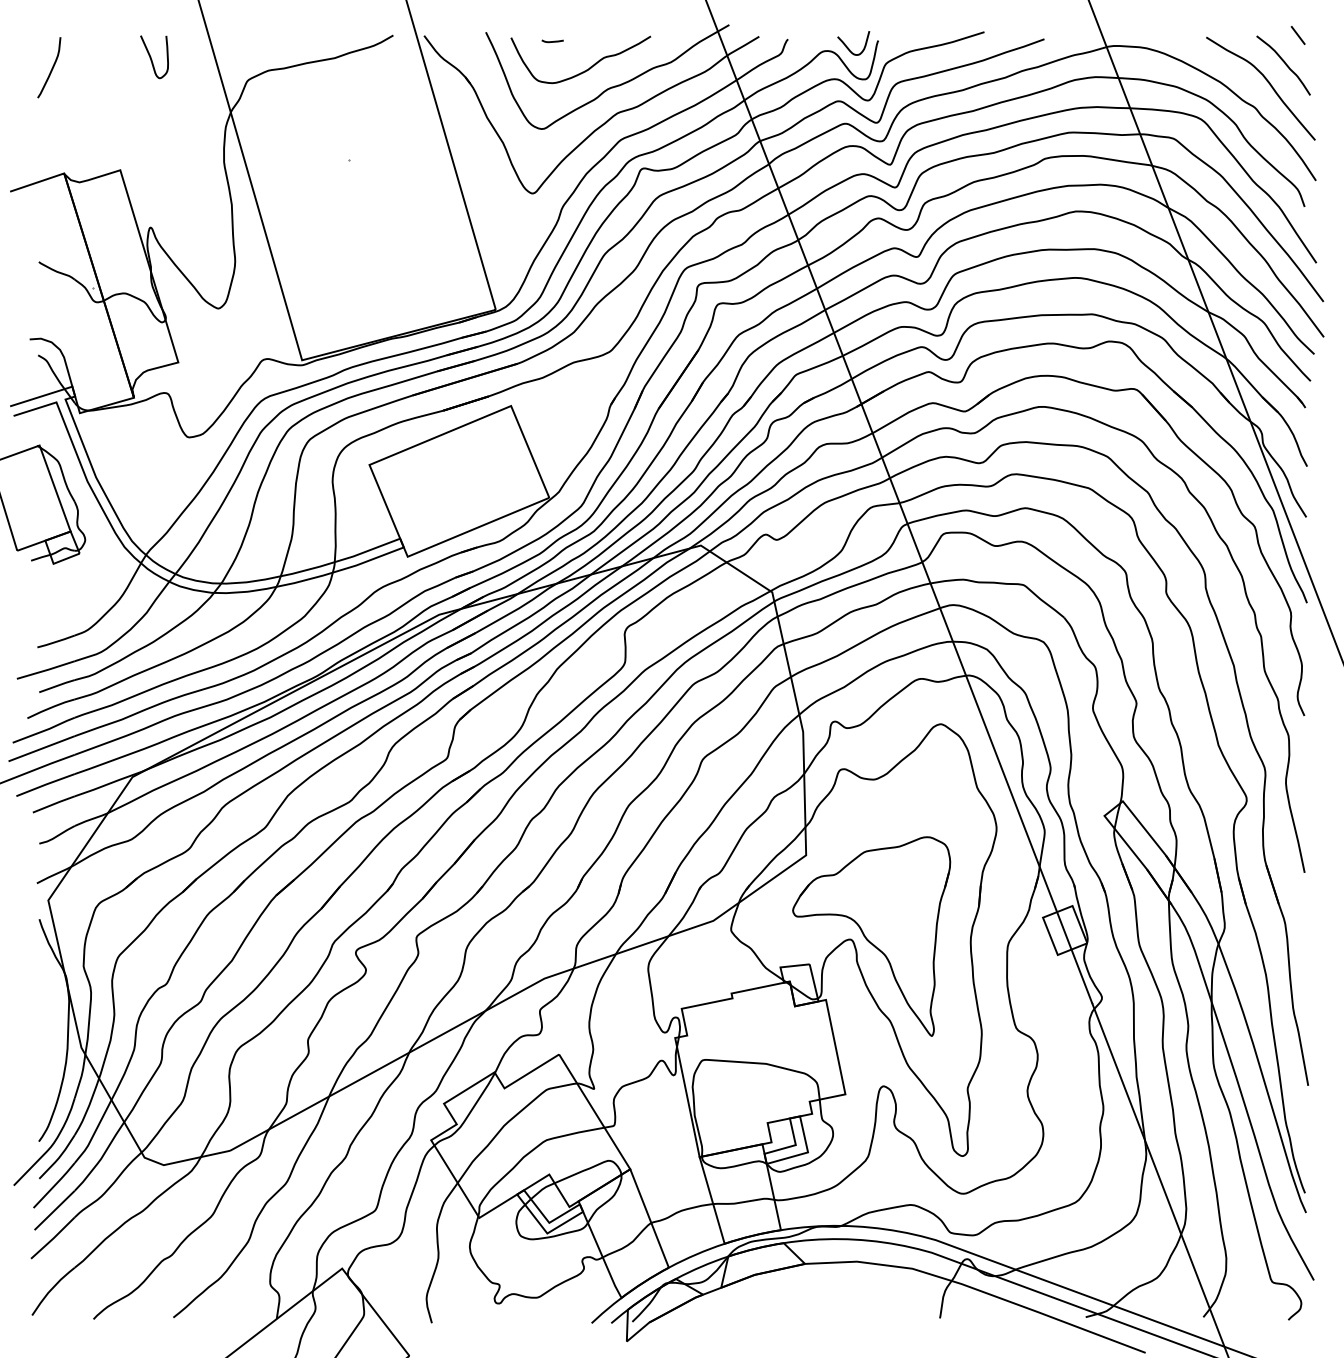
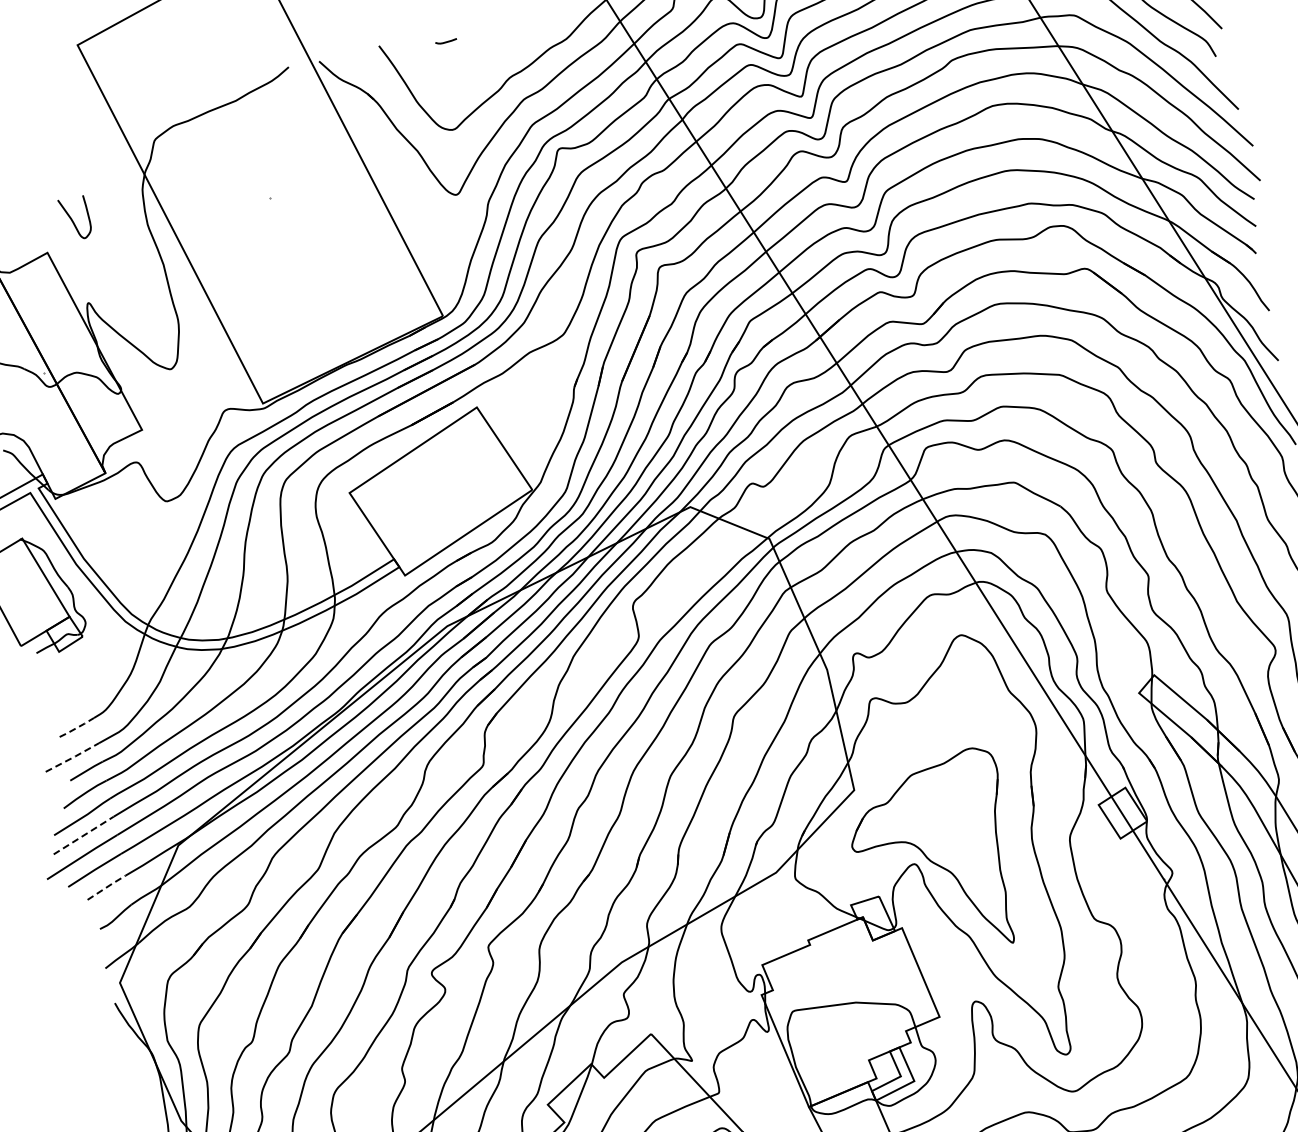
curve: (152, 59) -> (73, 221), moved
curve: (586, 69) -> (484, 62), removed
line: (56, 641) -> (77, 727), solid -> dashed
line: (47, 670) -> (74, 757), solid -> dashed
line: (42, 748) -> (84, 835), solid -> dashed
line: (54, 803) -> (107, 886), solid -> dashed

